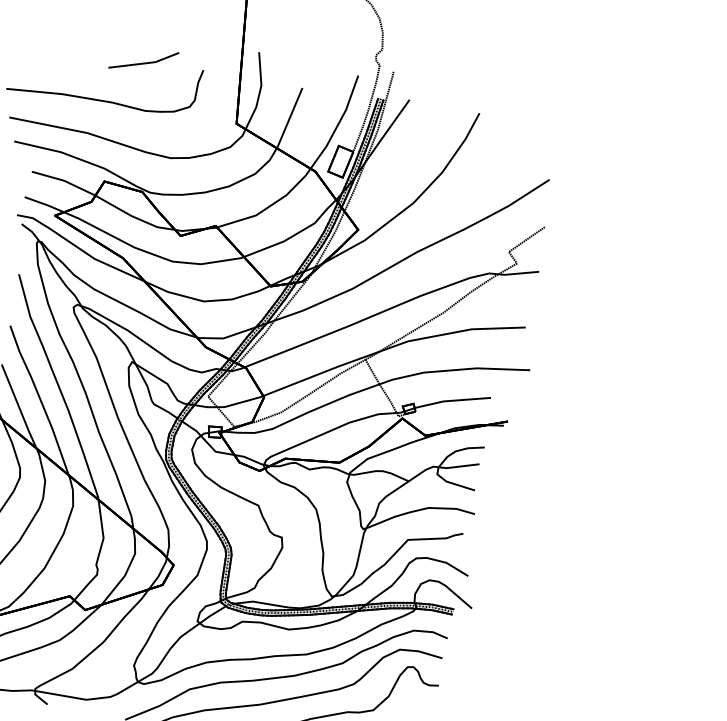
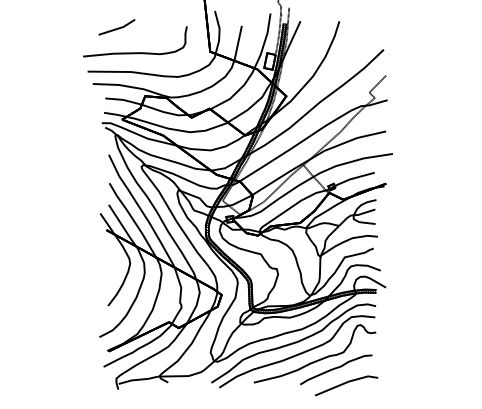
line: (144, 61) -> (117, 27), moved

